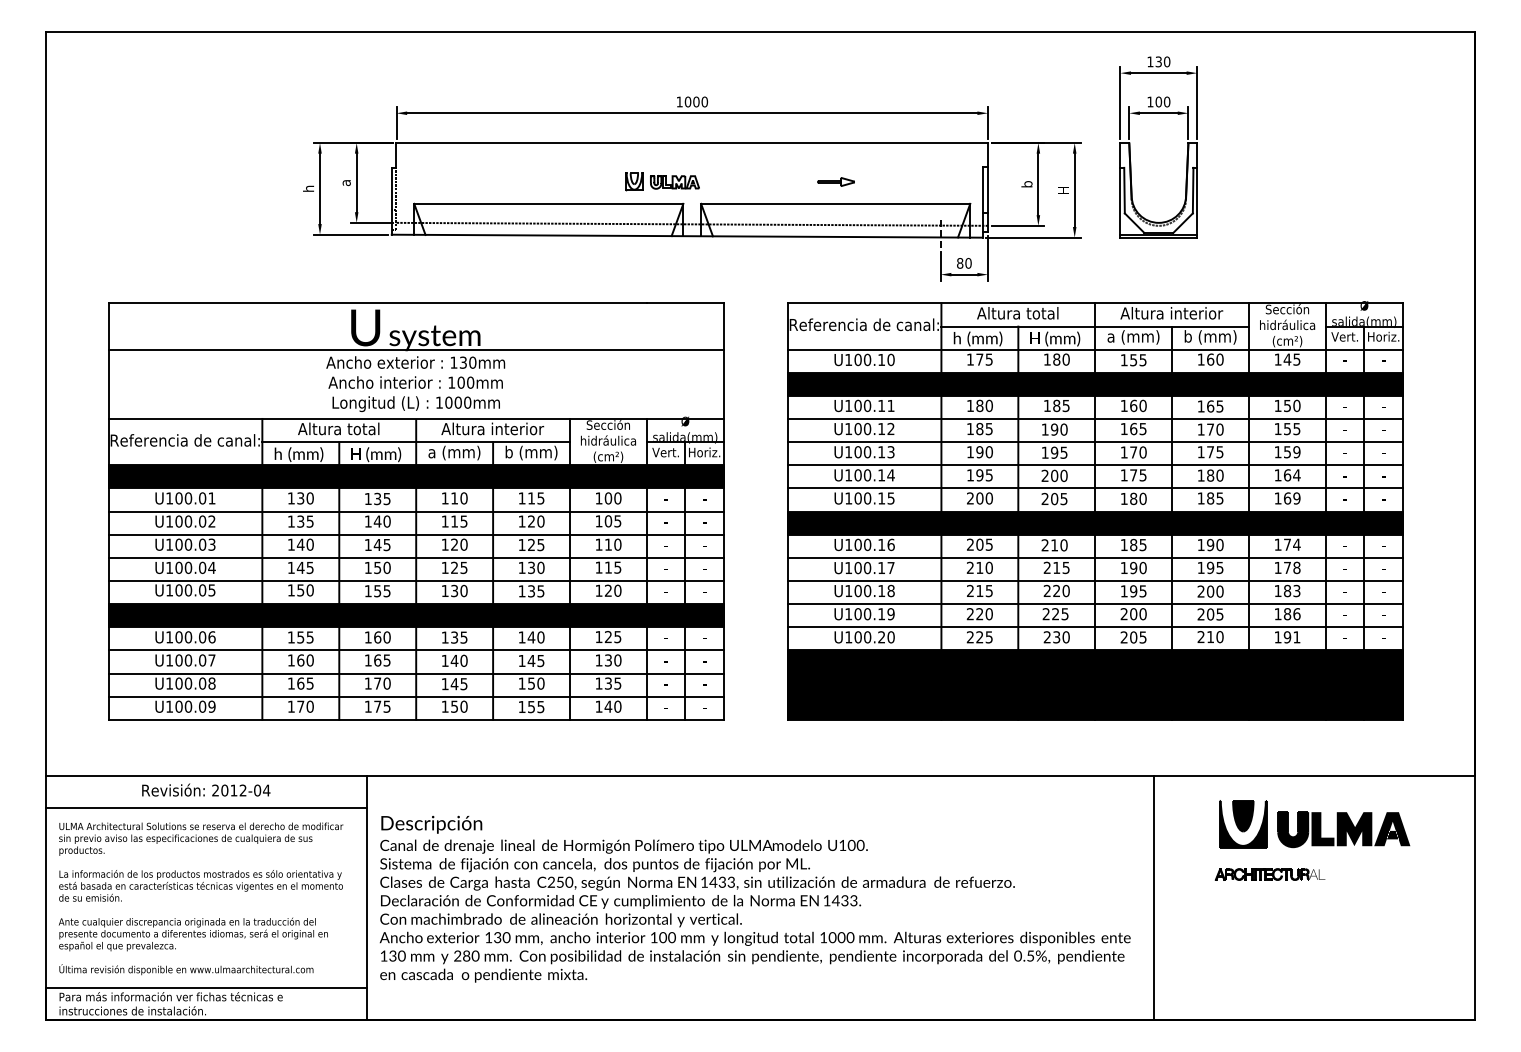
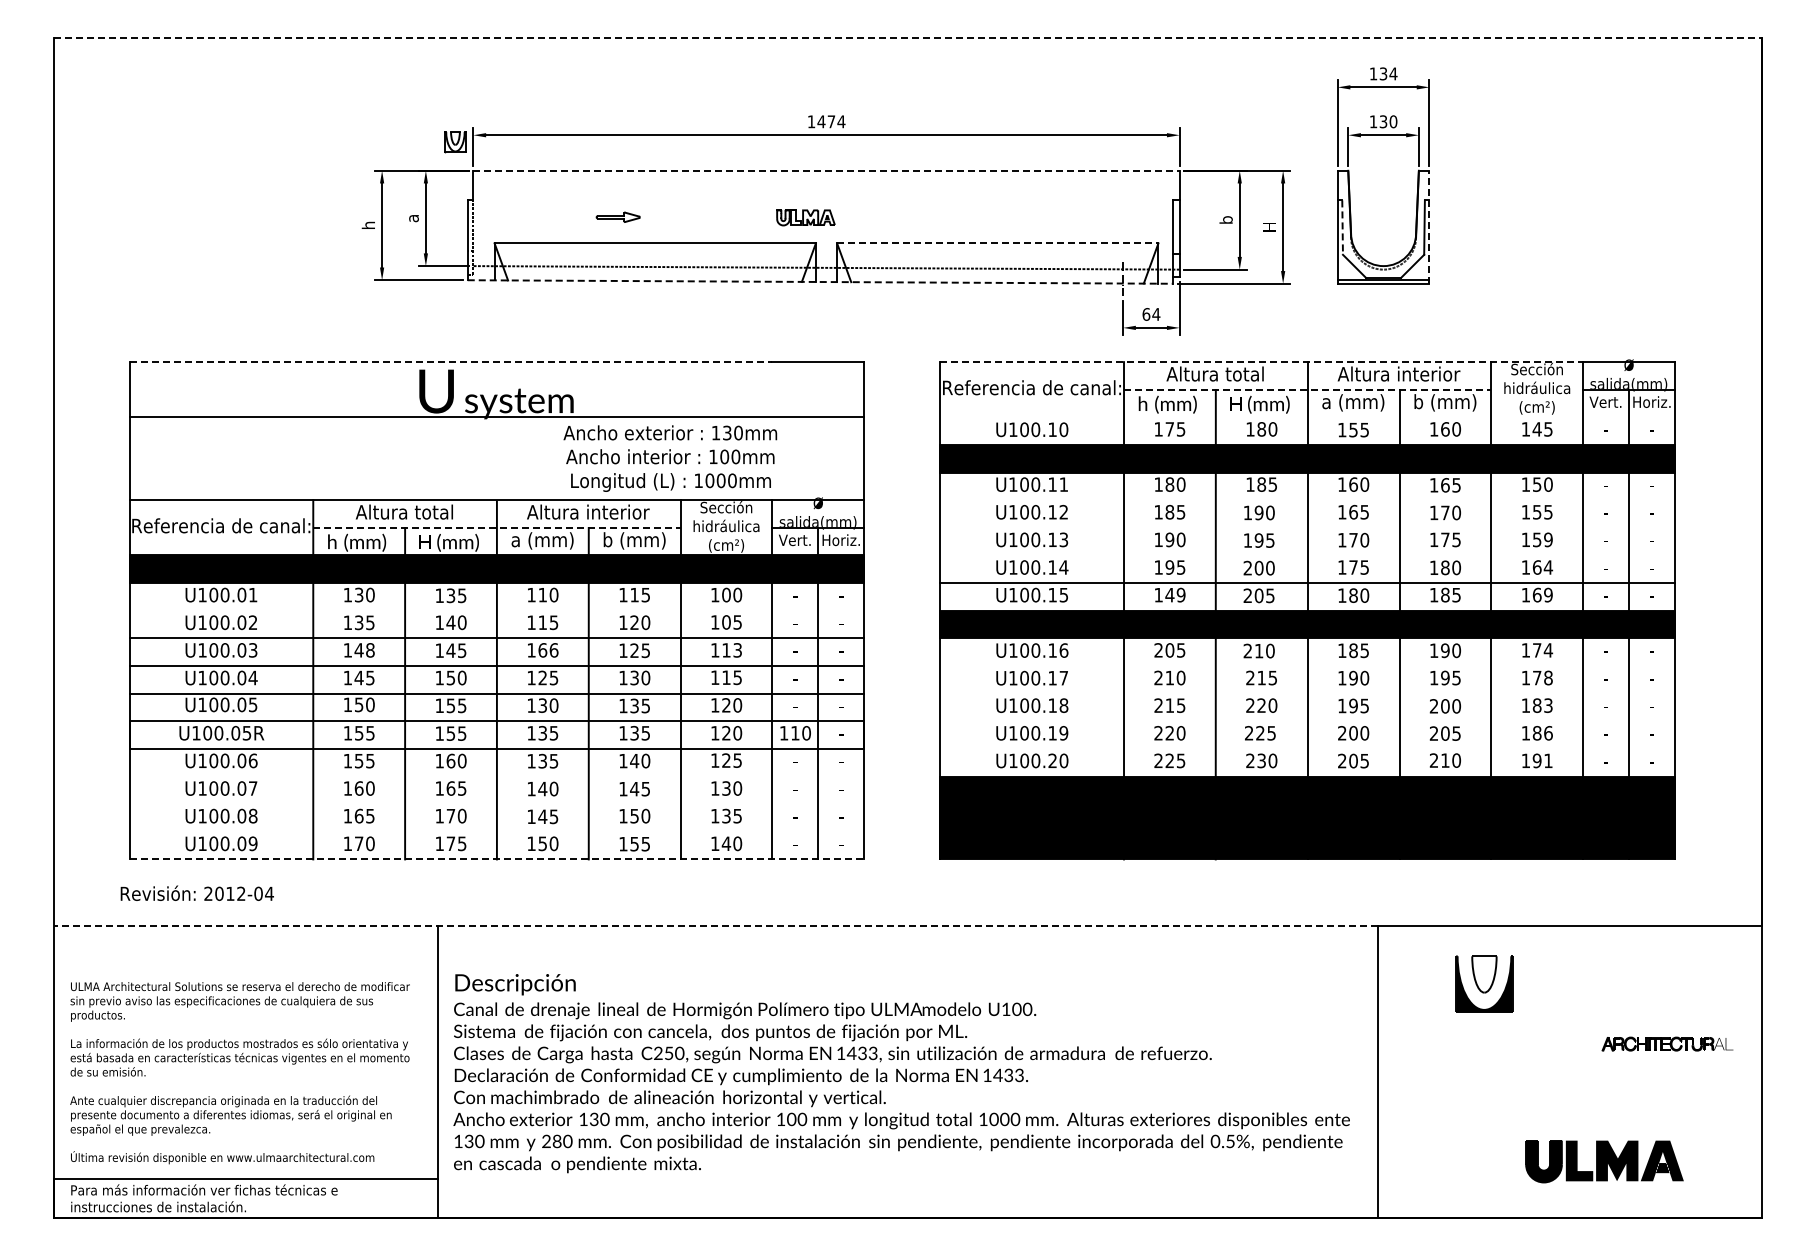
line: (760, 31) -> (907, 37), solid -> dashed
text: (1167, 61) -> (1393, 73), 130 -> 134
text: (696, 101) -> (831, 121), 1000 -> 1474
text: (1158, 101) -> (1383, 121), 100 -> 130
line: (693, 142) -> (827, 170), solid -> dashed
part: (835, 181) -> (617, 216), moved
part: (634, 182) -> (455, 142), moved
line: (1197, 189) -> (1429, 226), solid -> dashed
line: (1124, 191) -> (1342, 228), solid -> dashed
line: (835, 203) -> (997, 243), solid -> dashed
line: (687, 236) -> (820, 282), solid -> dashed
text: (964, 263) -> (1151, 314), 80 -> 64
line: (378, 303) -> (451, 362), solid -> dashed
line: (1057, 303) -> (1262, 362), solid -> dashed
line: (1095, 326) -> (1307, 389), solid -> dashed
line: (1095, 349) -> (1307, 417), removed
text: (415, 384) -> (670, 458), moved
line: (1095, 419) -> (1307, 500), removed
line: (1095, 441) -> (1307, 527), removed
line: (415, 442) -> (496, 528), solid -> dashed
line: (1095, 465) -> (1307, 555), removed
text: (979, 497) -> (1169, 594), 200 -> 149
line: (415, 511) -> (496, 610), removed
text: (310, 544) -> (370, 650), 140 -> 148
text: (459, 544) -> (548, 650), 120 -> 166
text: (617, 544) -> (737, 650), 110 -> 113
line: (1095, 558) -> (1307, 666), removed
line: (1095, 580) -> (1307, 693), removed
line: (1095, 604) -> (1307, 721), removed
fill: (415, 615) -> (496, 734), removed
line: (1095, 626) -> (1307, 748), removed
line: (415, 650) -> (496, 776), removed
line: (415, 673) -> (496, 804), removed
line: (415, 696) -> (496, 831), removed
line: (416, 719) -> (497, 859), solid -> dashed
line: (600, 776) -> (716, 926), solid -> dashed
text: (205, 789) -> (196, 892), moved
line: (205, 808) -> (245, 965), removed
fill: (1243, 816) -> (1484, 974), removed
part: (1343, 829) -> (1604, 1161), moved
part: (1270, 874) -> (1667, 1043), moved

